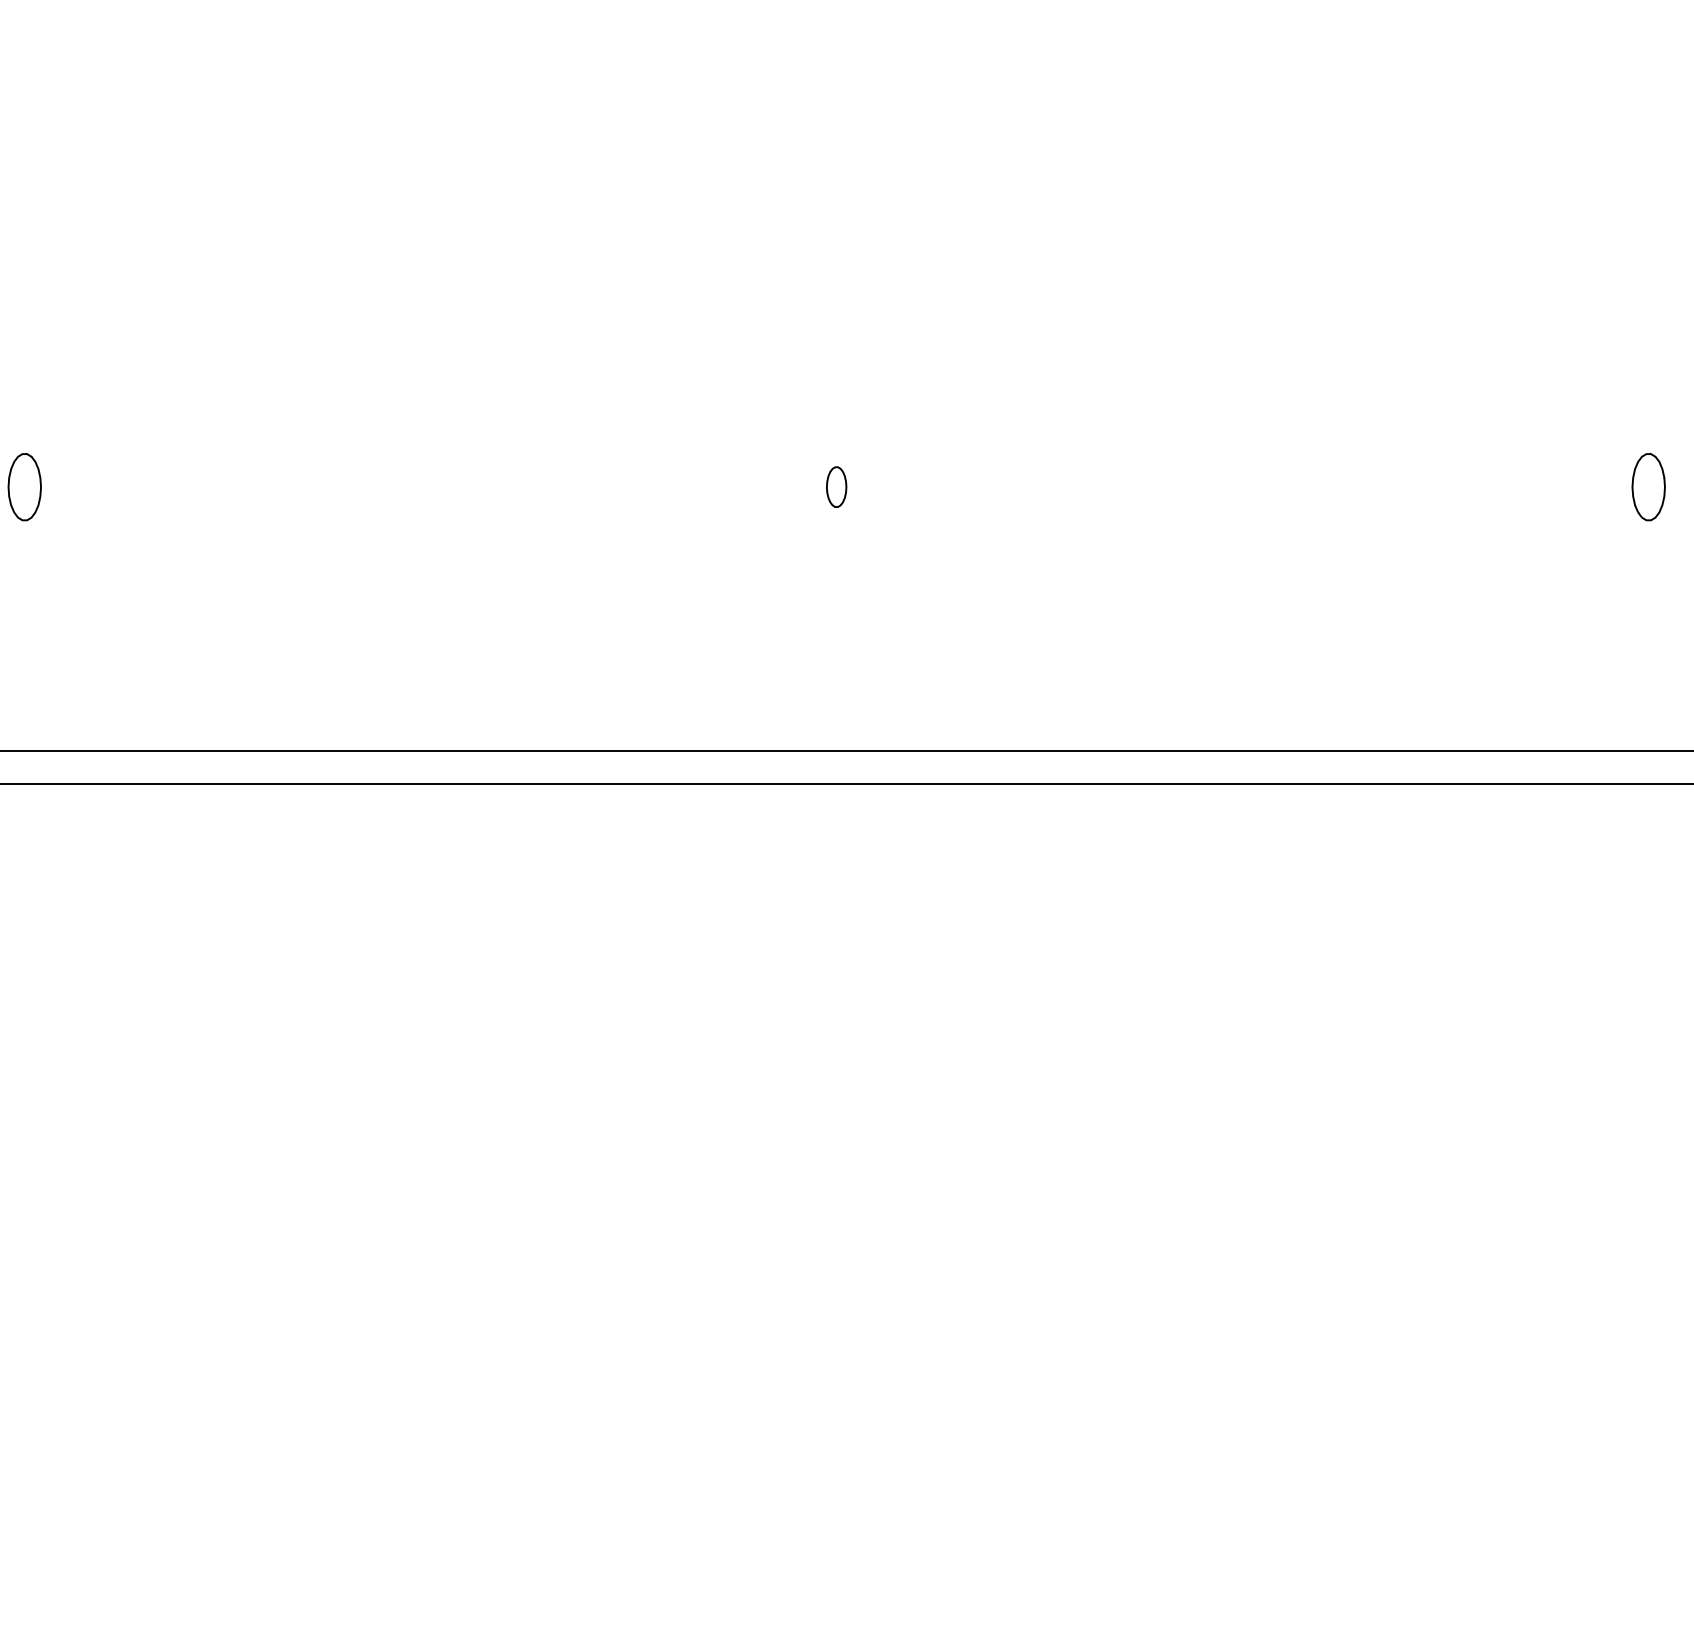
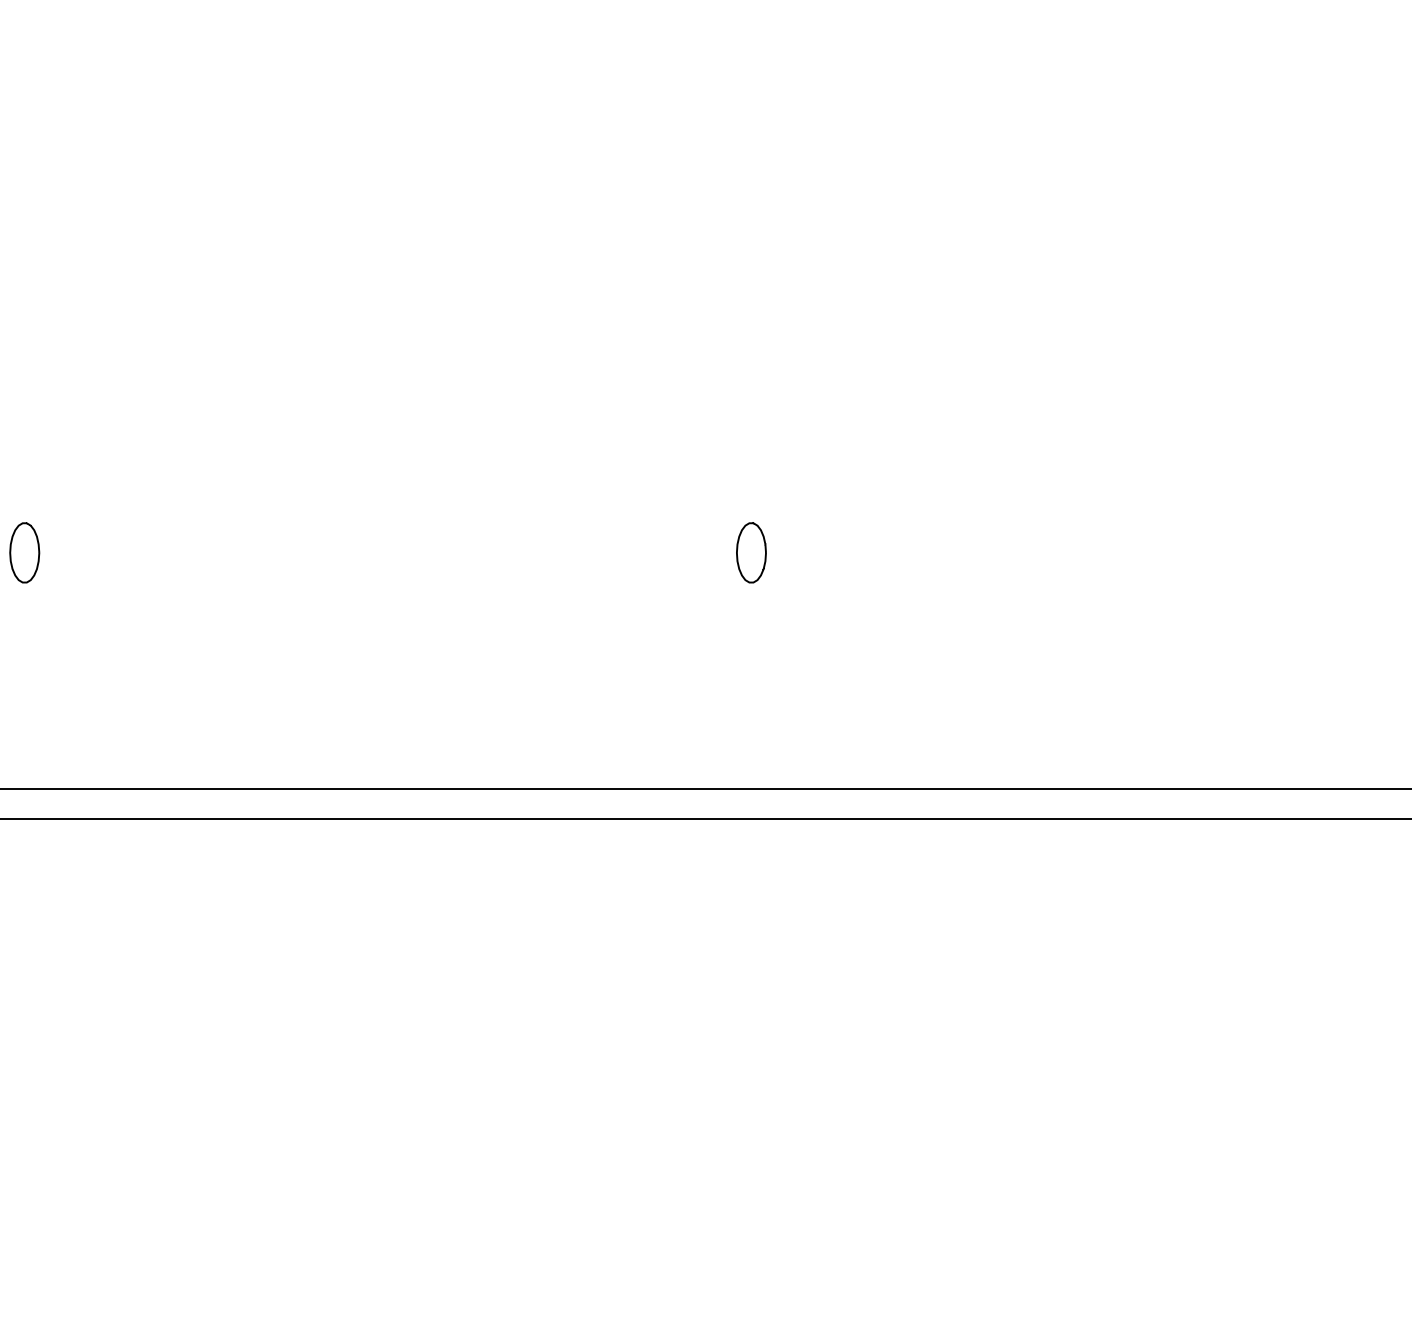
part: (836, 486) -> (751, 552), size x1.67

